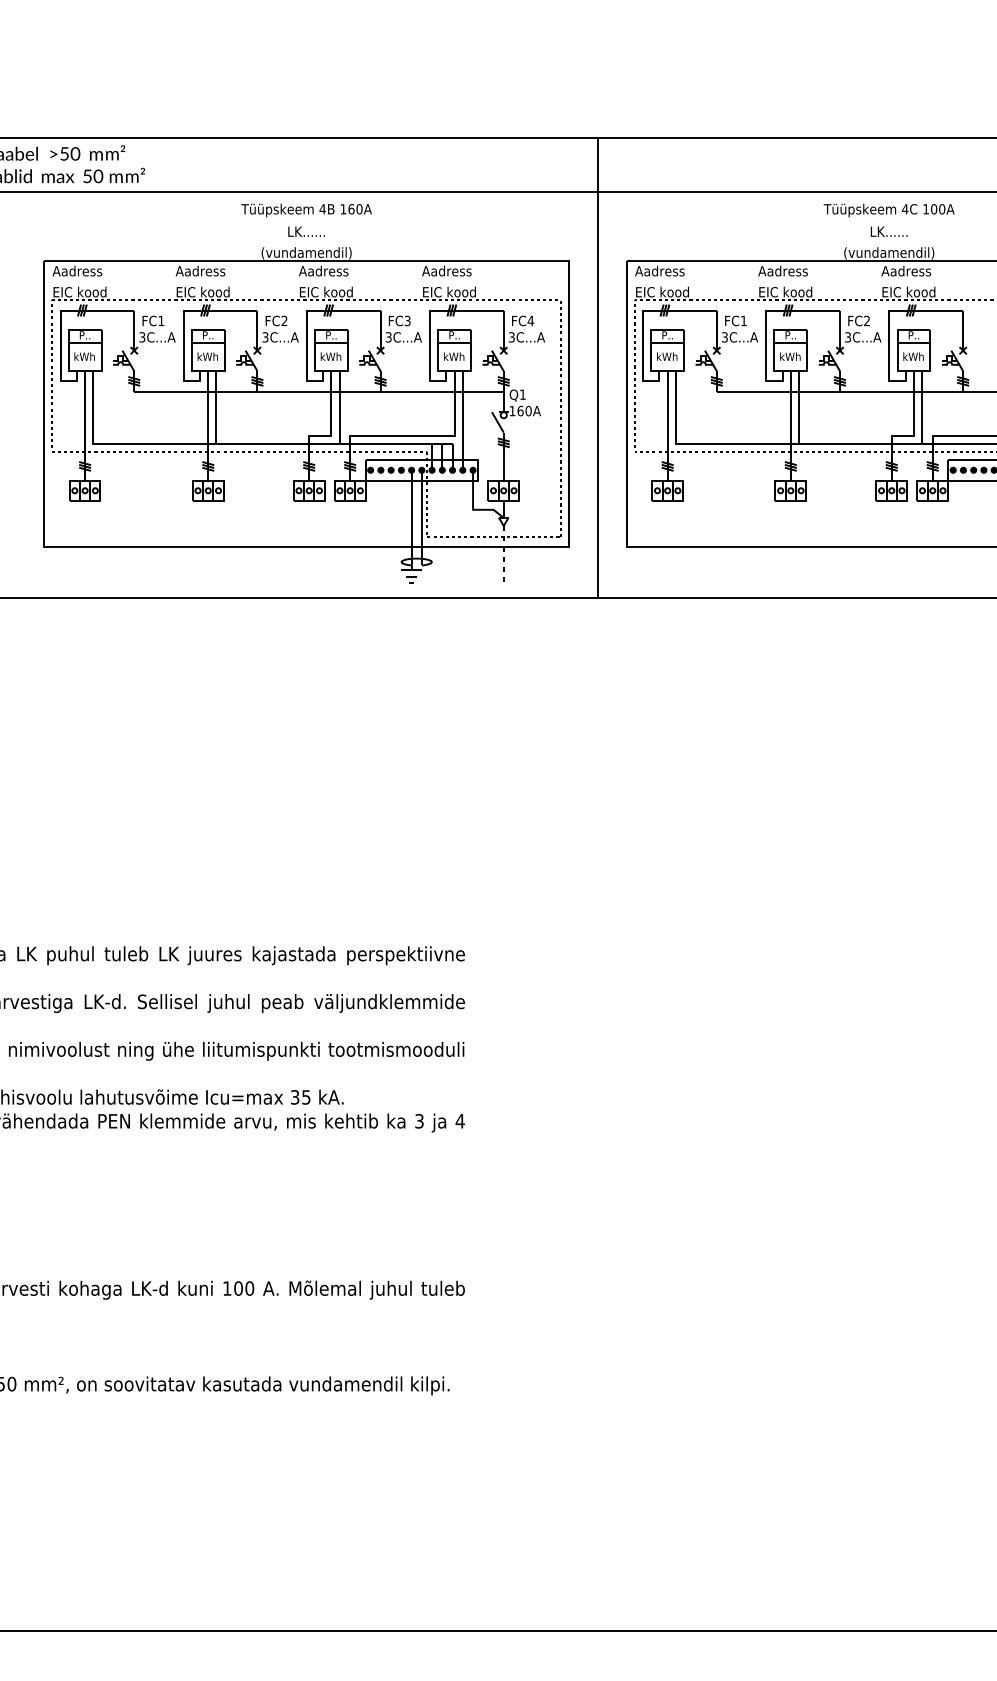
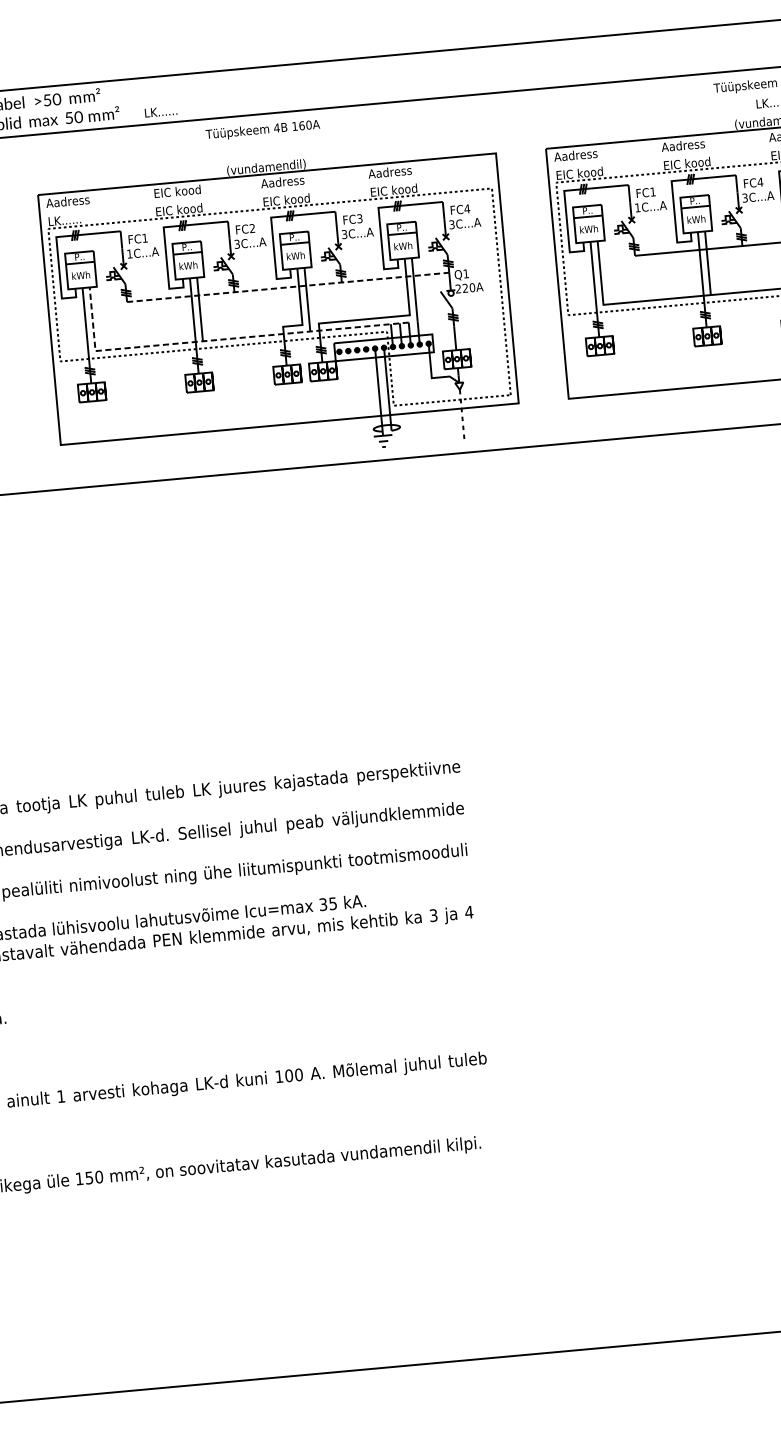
text: (306, 231) -> (160, 111), moved
text: (202, 270) -> (176, 191), Aadress -> EIC kood
text: (80, 291) -> (72, 218), EIC kood -> LK......
text: (866, 320) -> (759, 181), FC2 -> FC4
text: (142, 337) -> (129, 254), 3C...A -> 1C...A
text: (724, 337) -> (637, 207), 3C...A -> 1C...A
line: (597, 368) -> (529, 245), removed
line: (319, 391) -> (288, 287), solid -> dashed
text: (516, 410) -> (461, 288), 160A -> 220A
line: (236, 444) -> (220, 340), solid -> dashed

